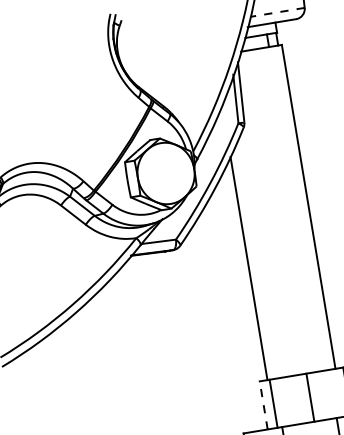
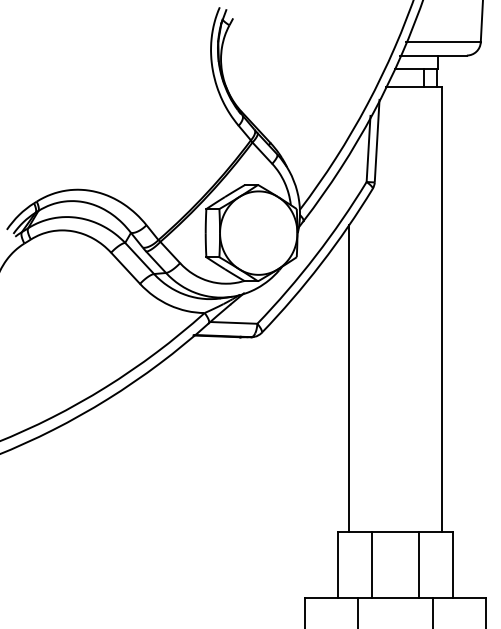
line: (277, 12) -> (443, 42), dashed -> solid
line: (310, 397) -> (419, 564), moved
line: (273, 403) -> (371, 564), moved
line: (263, 405) -> (337, 564), dashed -> solid

